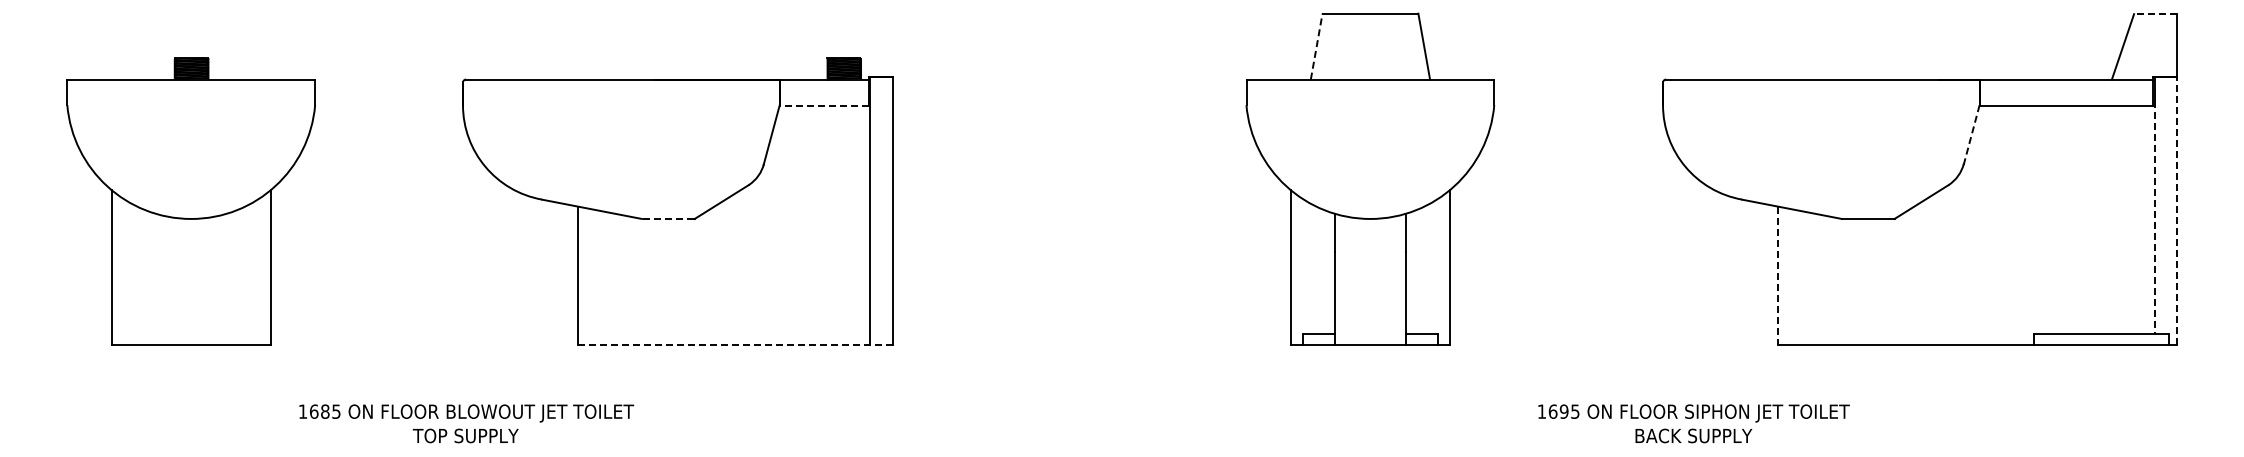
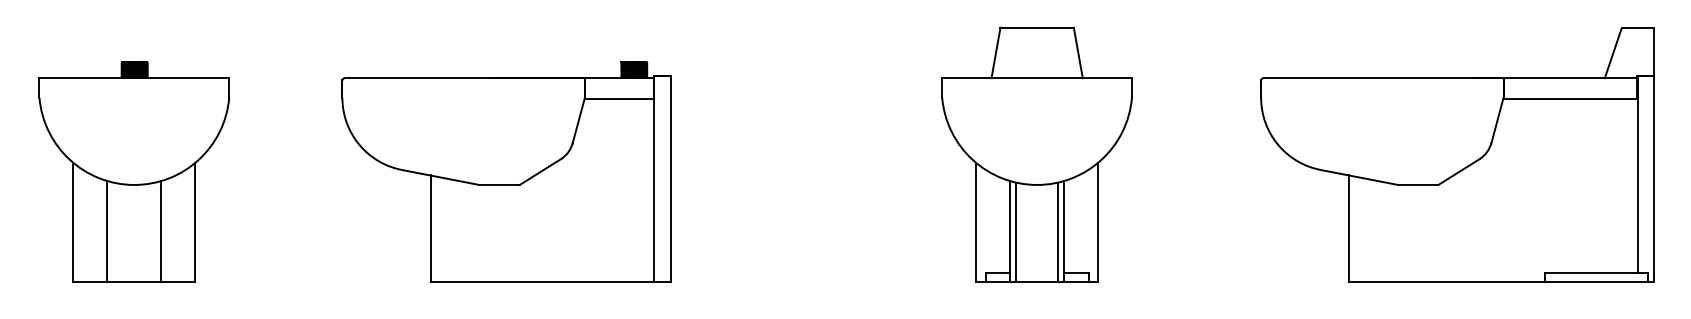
line: (2154, 14) -> (1637, 28), dashed -> solid
line: (1316, 46) -> (995, 52), dashed -> solid
line: (824, 106) -> (619, 98), dashed -> solid
line: (1971, 135) -> (1497, 121), dashed -> solid
line: (2176, 210) -> (1654, 178), dashed -> solid
line: (2154, 217) -> (1637, 183), dashed -> solid
line: (667, 218) -> (498, 184), dashed -> solid
line: (1778, 276) -> (1349, 229), dashed -> solid
line: (155, 279) -> (106, 231), added
line: (226, 279) -> (161, 231), added
line: (1342, 280) -> (1015, 232), added
line: (1398, 280) -> (1058, 232), added
line: (735, 345) -> (551, 281), dashed -> solid

